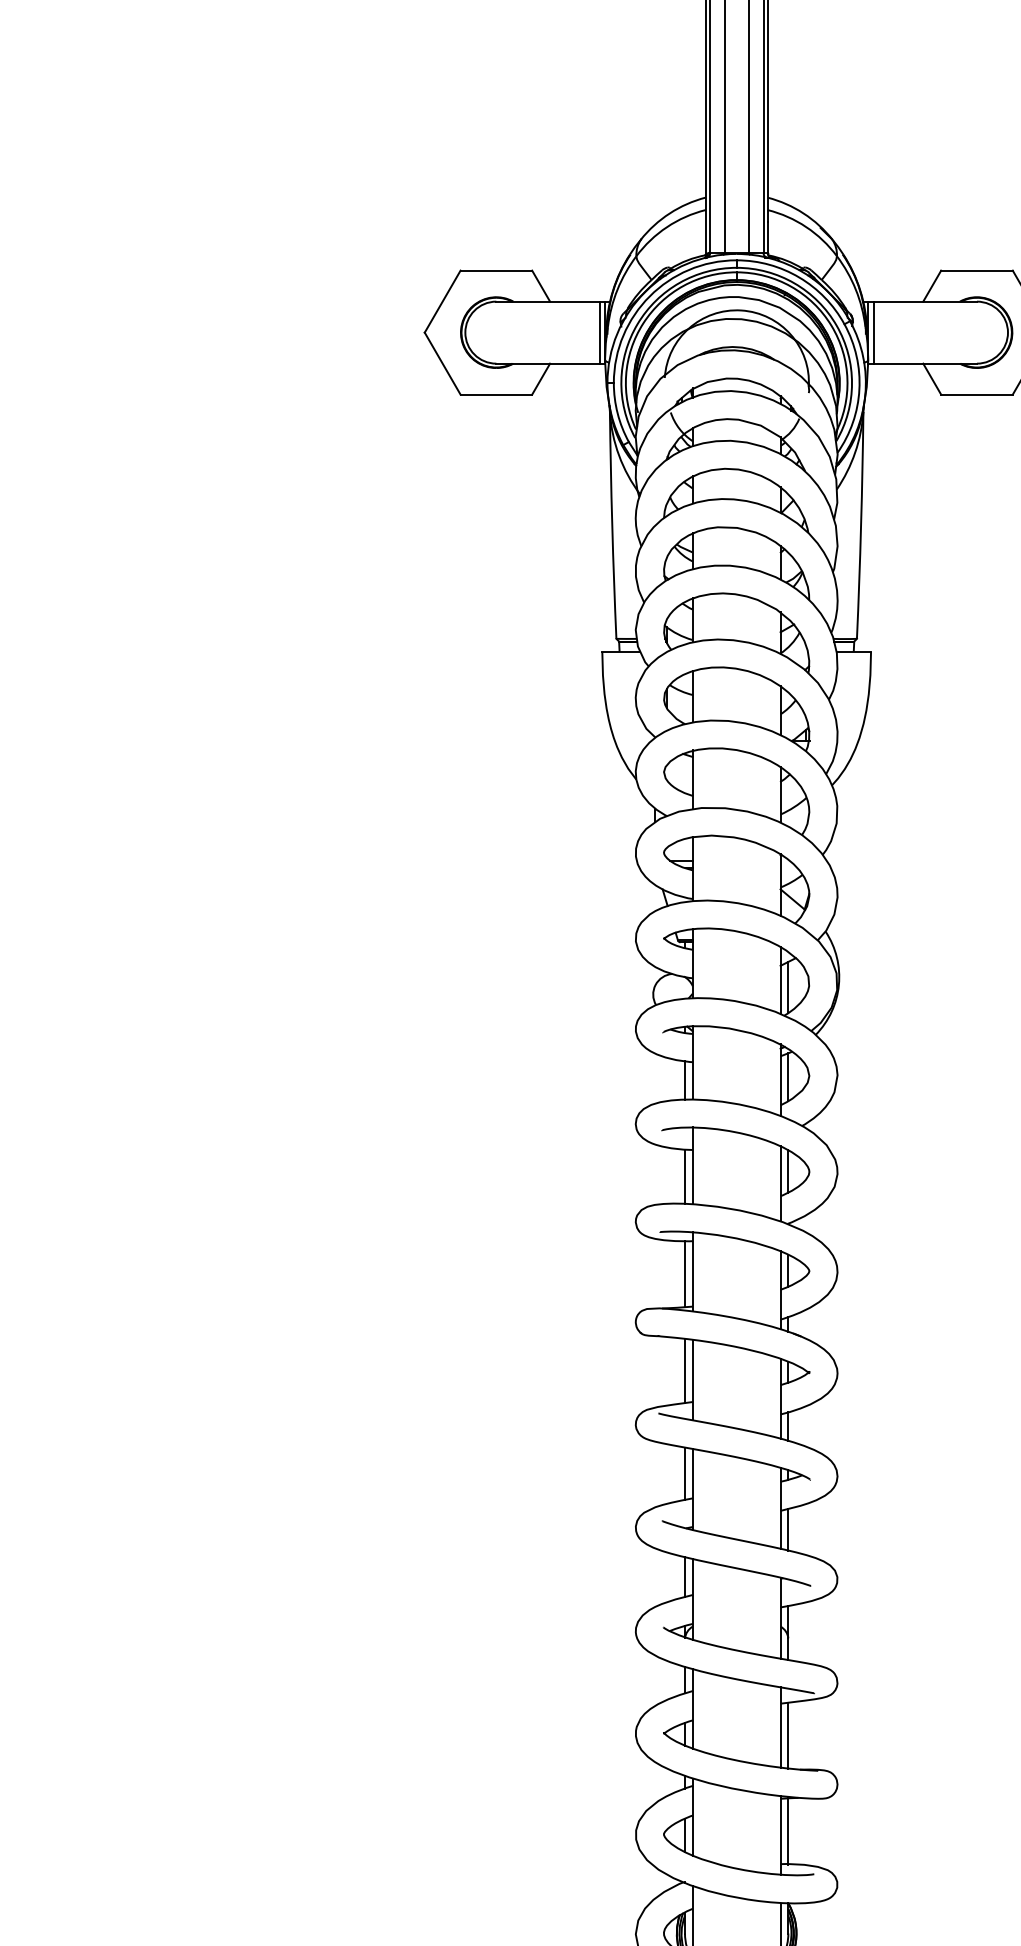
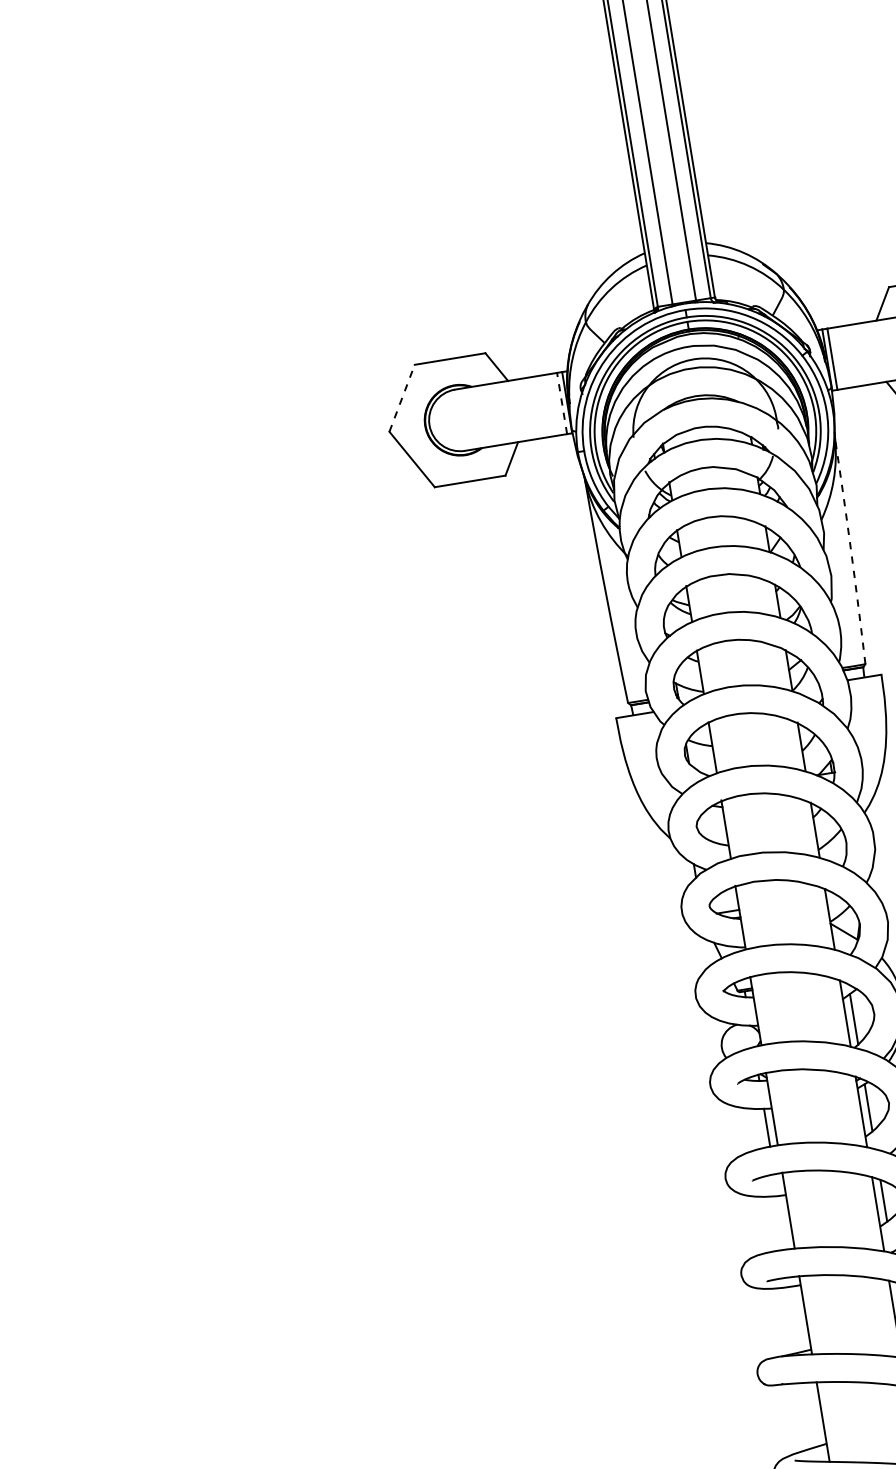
line: (442, 301) -> (401, 398), solid -> dashed
line: (599, 332) -> (561, 403), solid -> dashed
arc: (861, 525) -> (851, 551), solid -> dashed
line: (685, 1176) -> (783, 1222), removed
line: (685, 1274) -> (798, 1319), removed
line: (685, 1370) -> (814, 1413), removed

